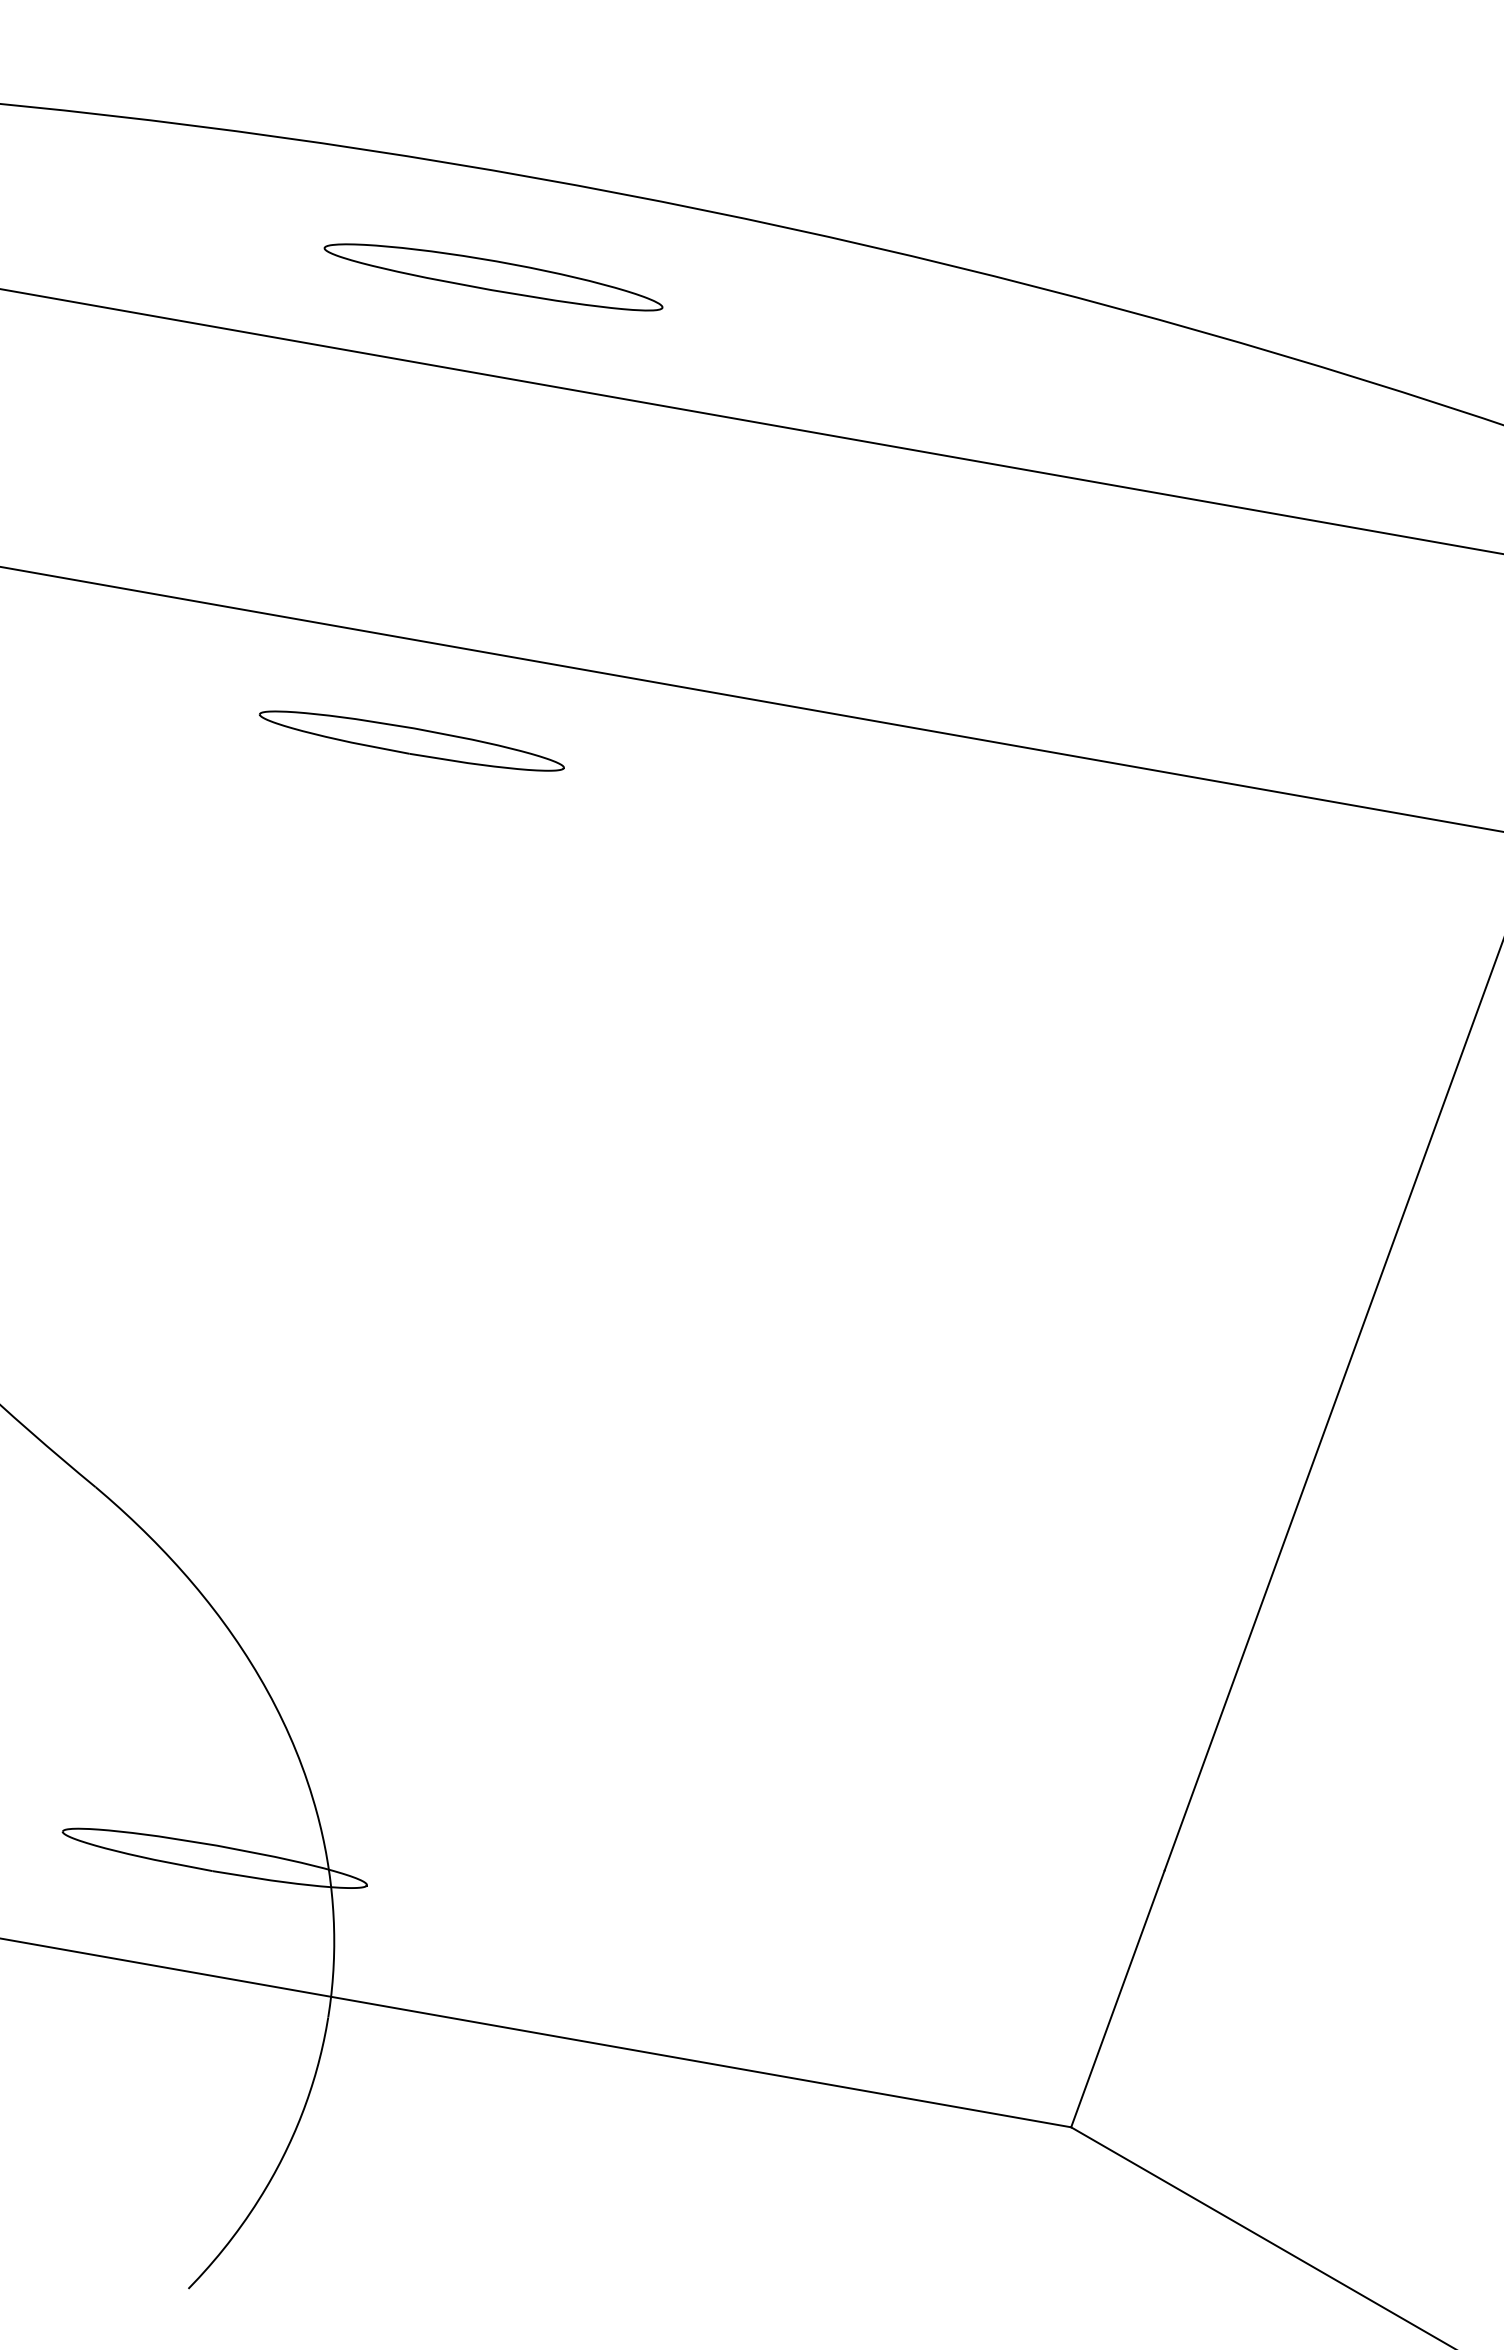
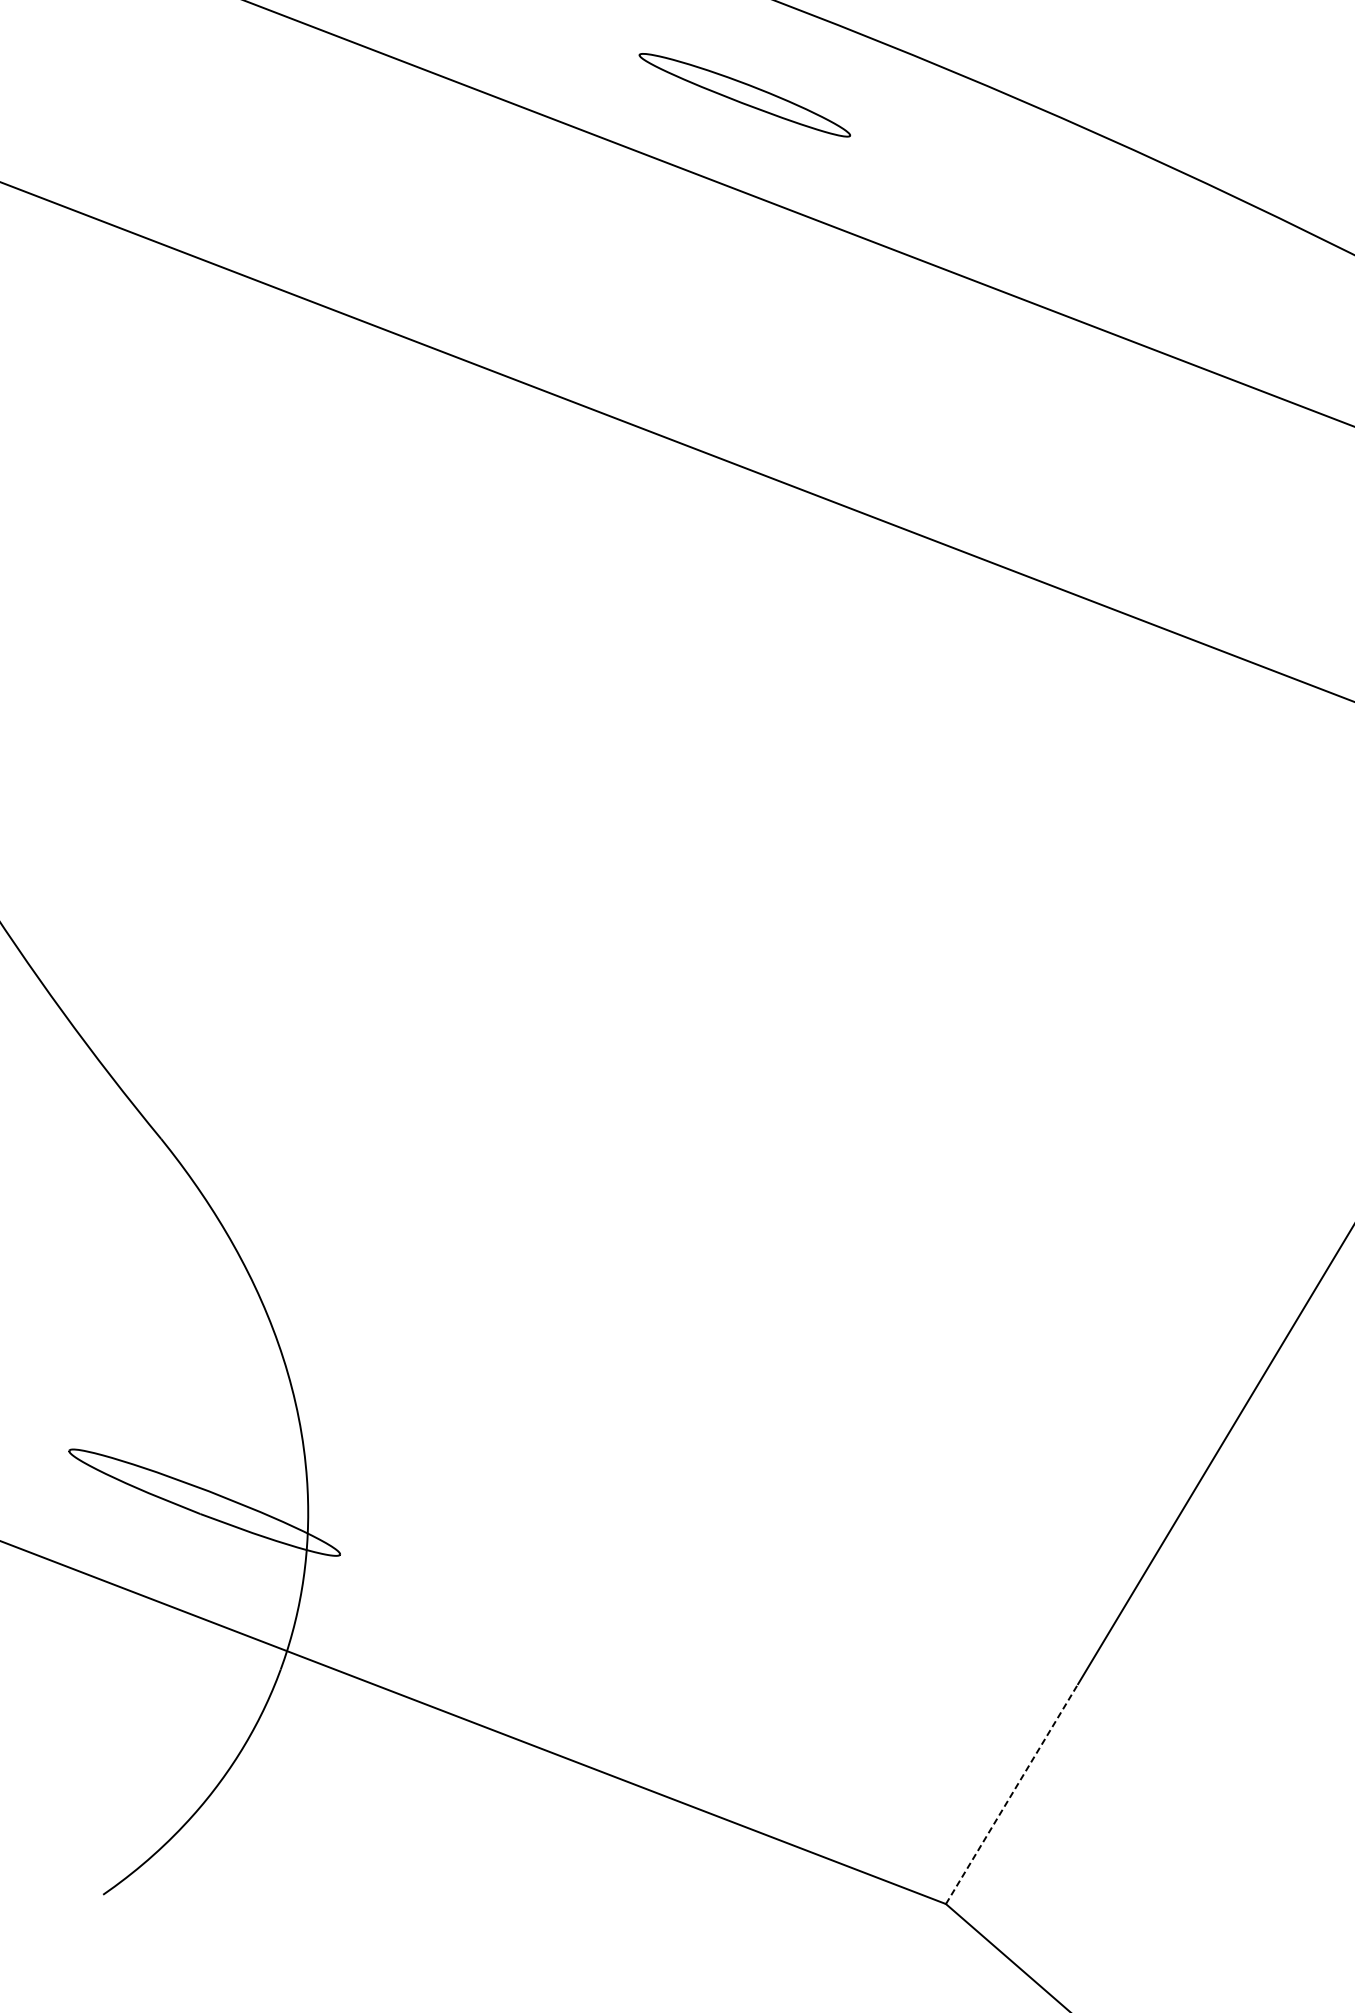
part: (493, 277) -> (744, 95), size x0.7
part: (411, 740) -> (586, 507), removed
line: (1117, 1998) -> (1011, 1793), solid -> dashed

